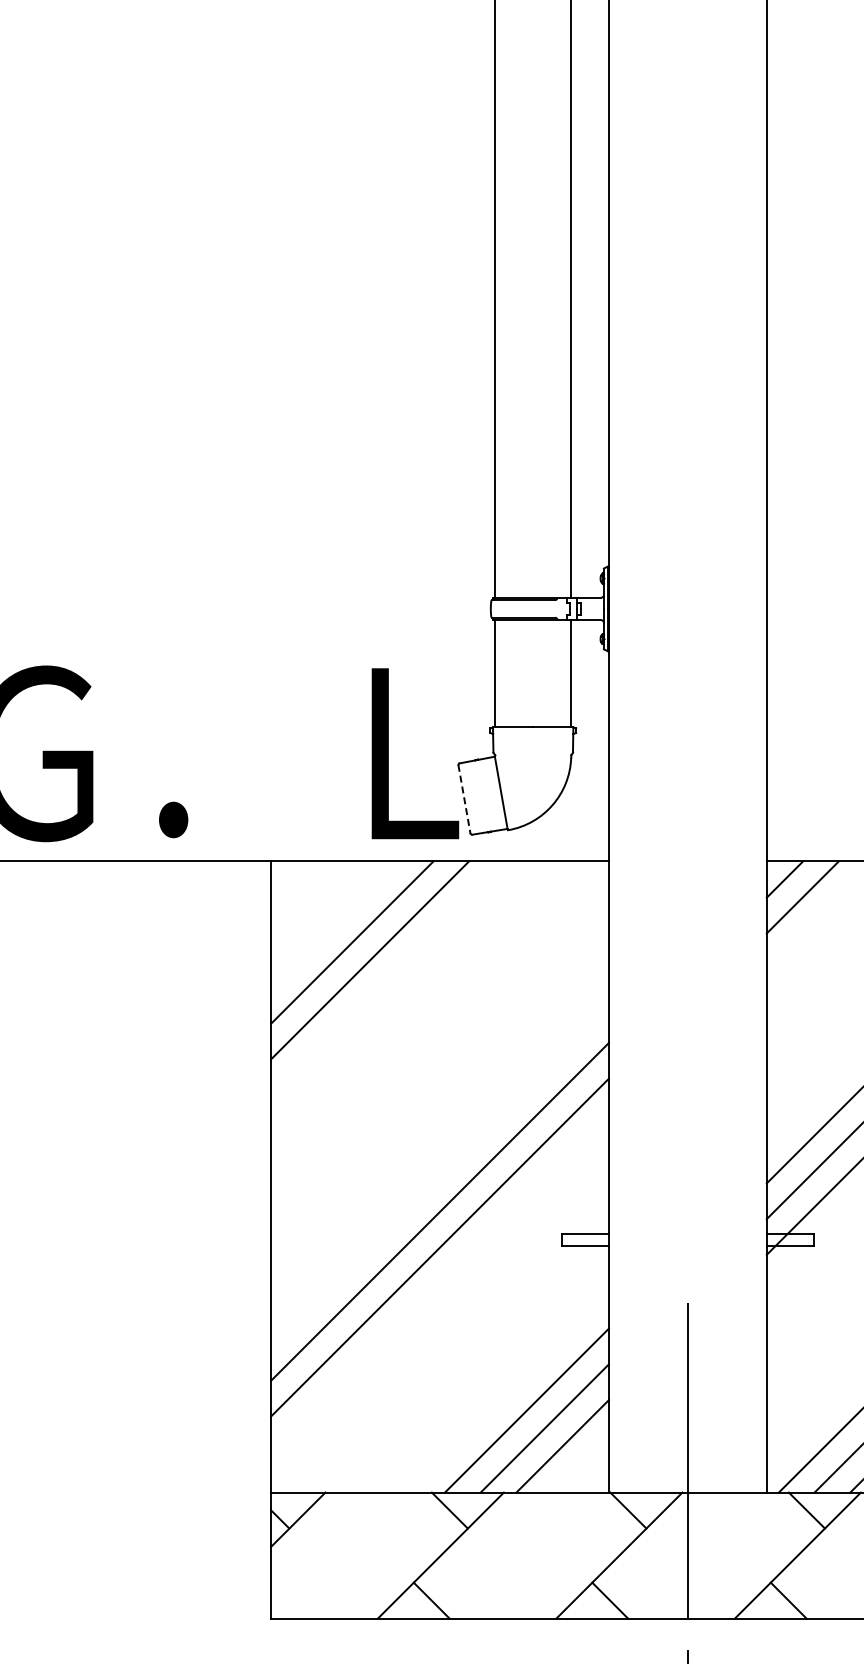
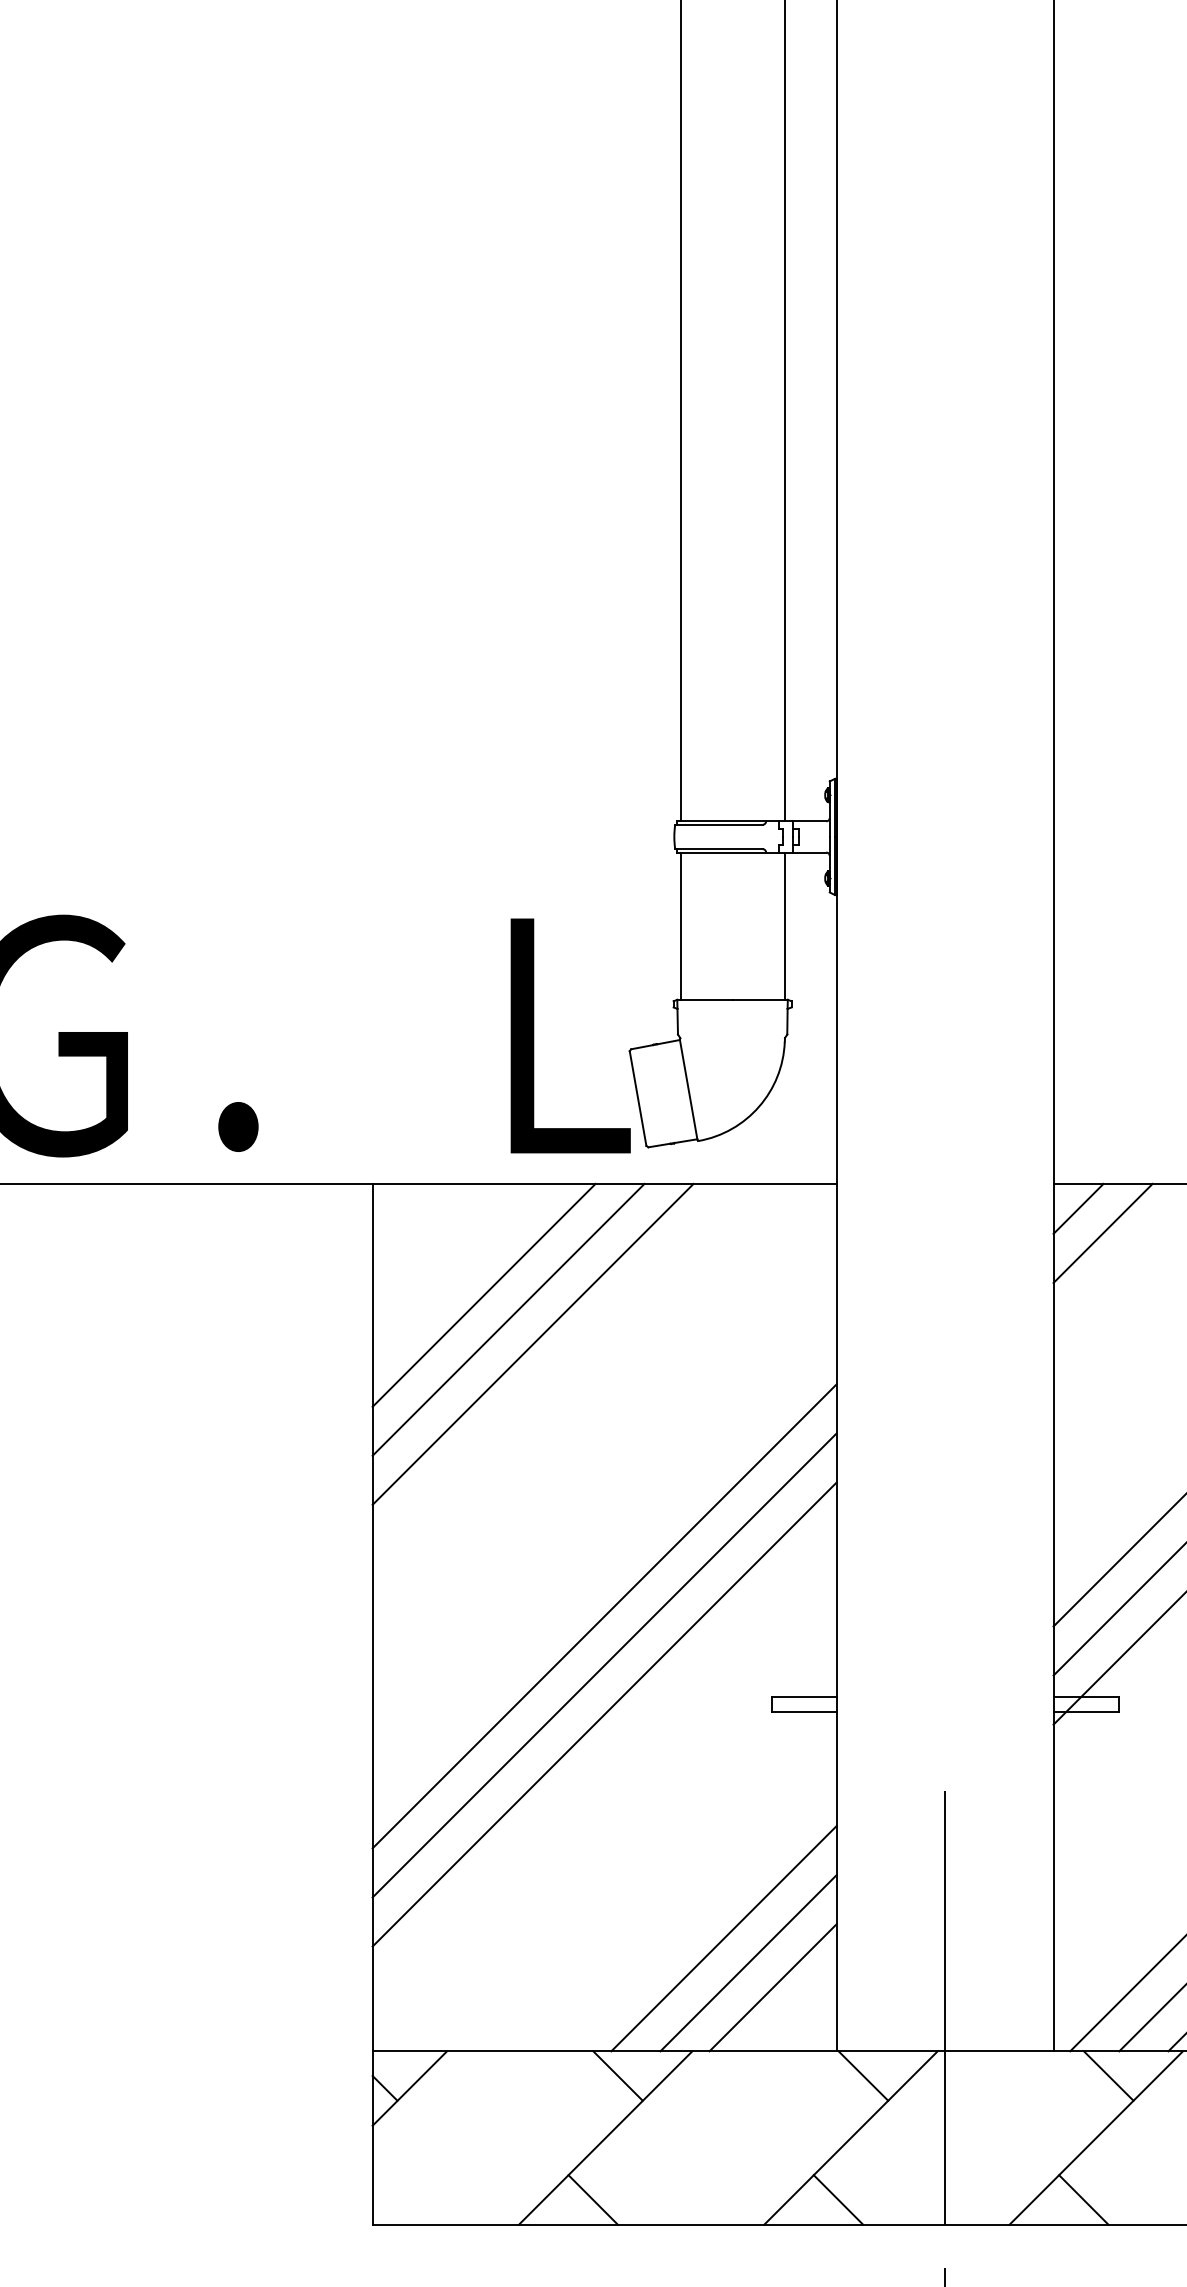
line: (464, 799) -> (638, 1098), dashed -> solid
line: (387, 977) -> (532, 1343), added
line: (439, 1175) -> (603, 1615), added

